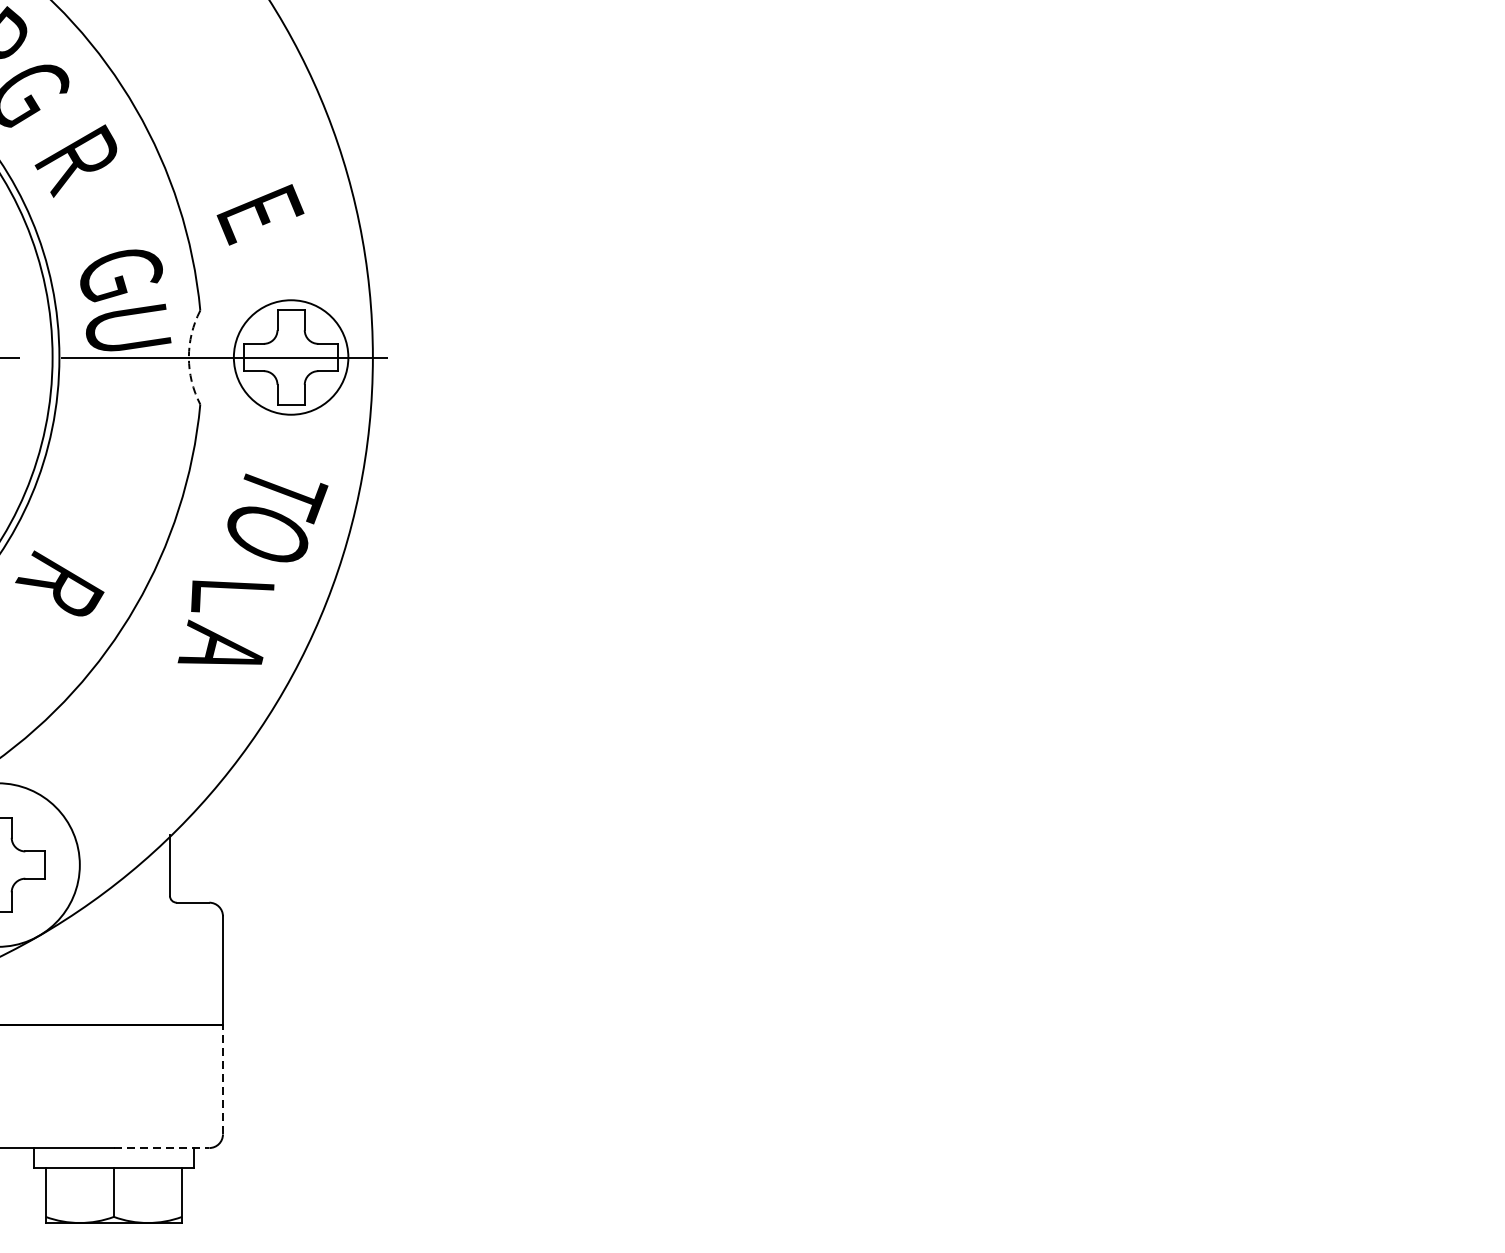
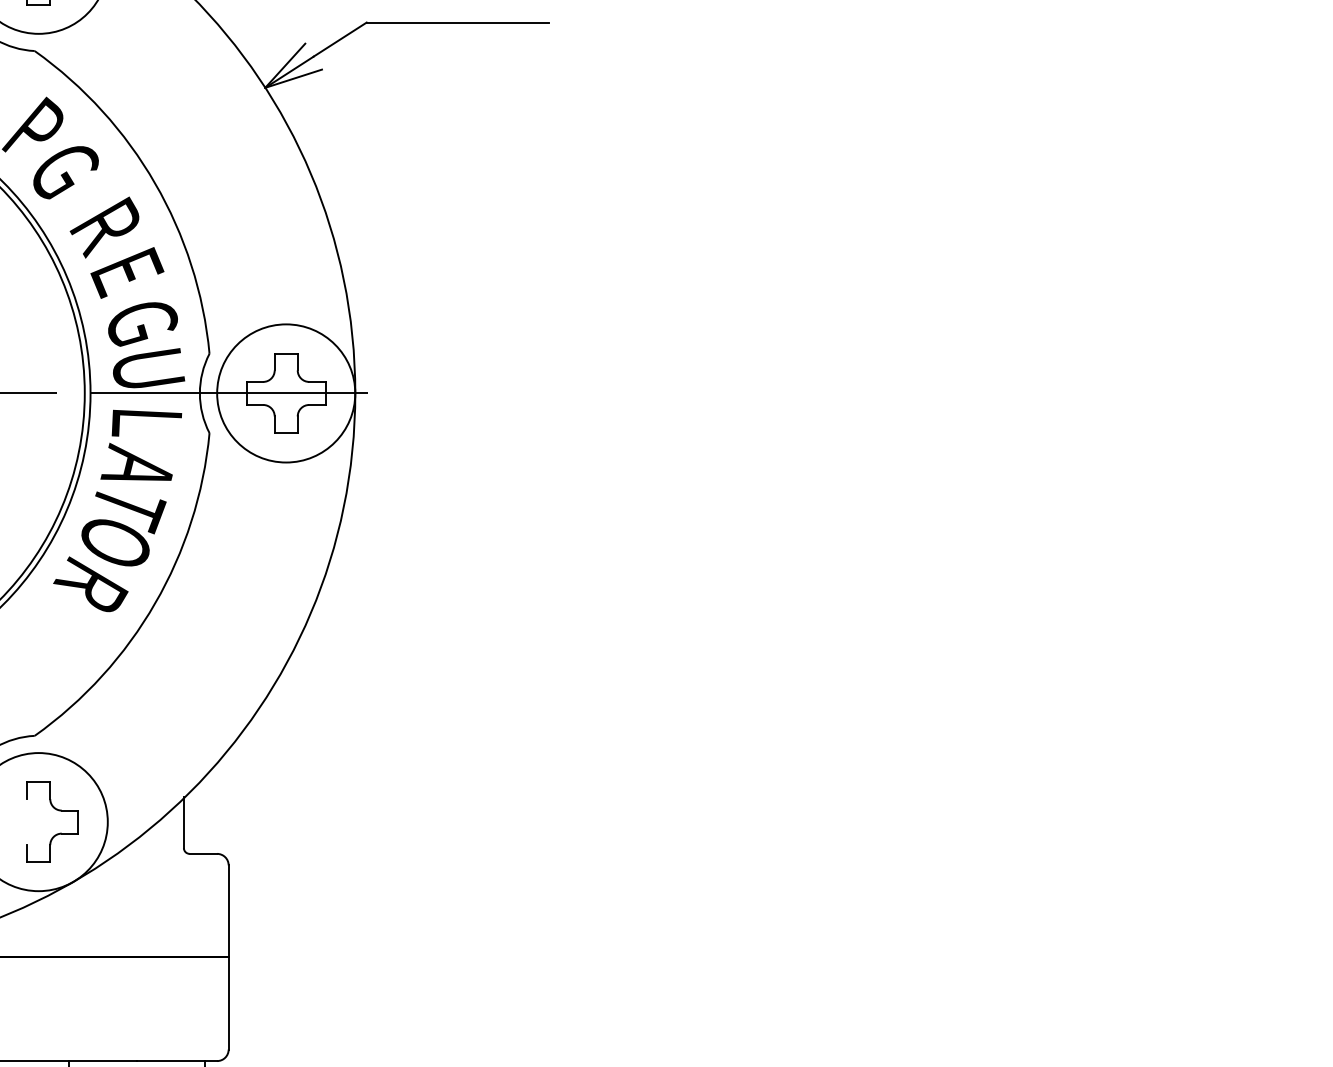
text: (260, 214) -> (127, 272), moved
arc: (188, 357) -> (199, 393), dashed -> solid
circle: (291, 357) -> (286, 393), size x1.43
text: (277, 517) -> (123, 528), moved
text: (226, 621) -> (141, 444), moved
line: (222, 1079) -> (228, 1003), dashed -> solid
line: (162, 1148) -> (177, 1061), dashed -> solid

